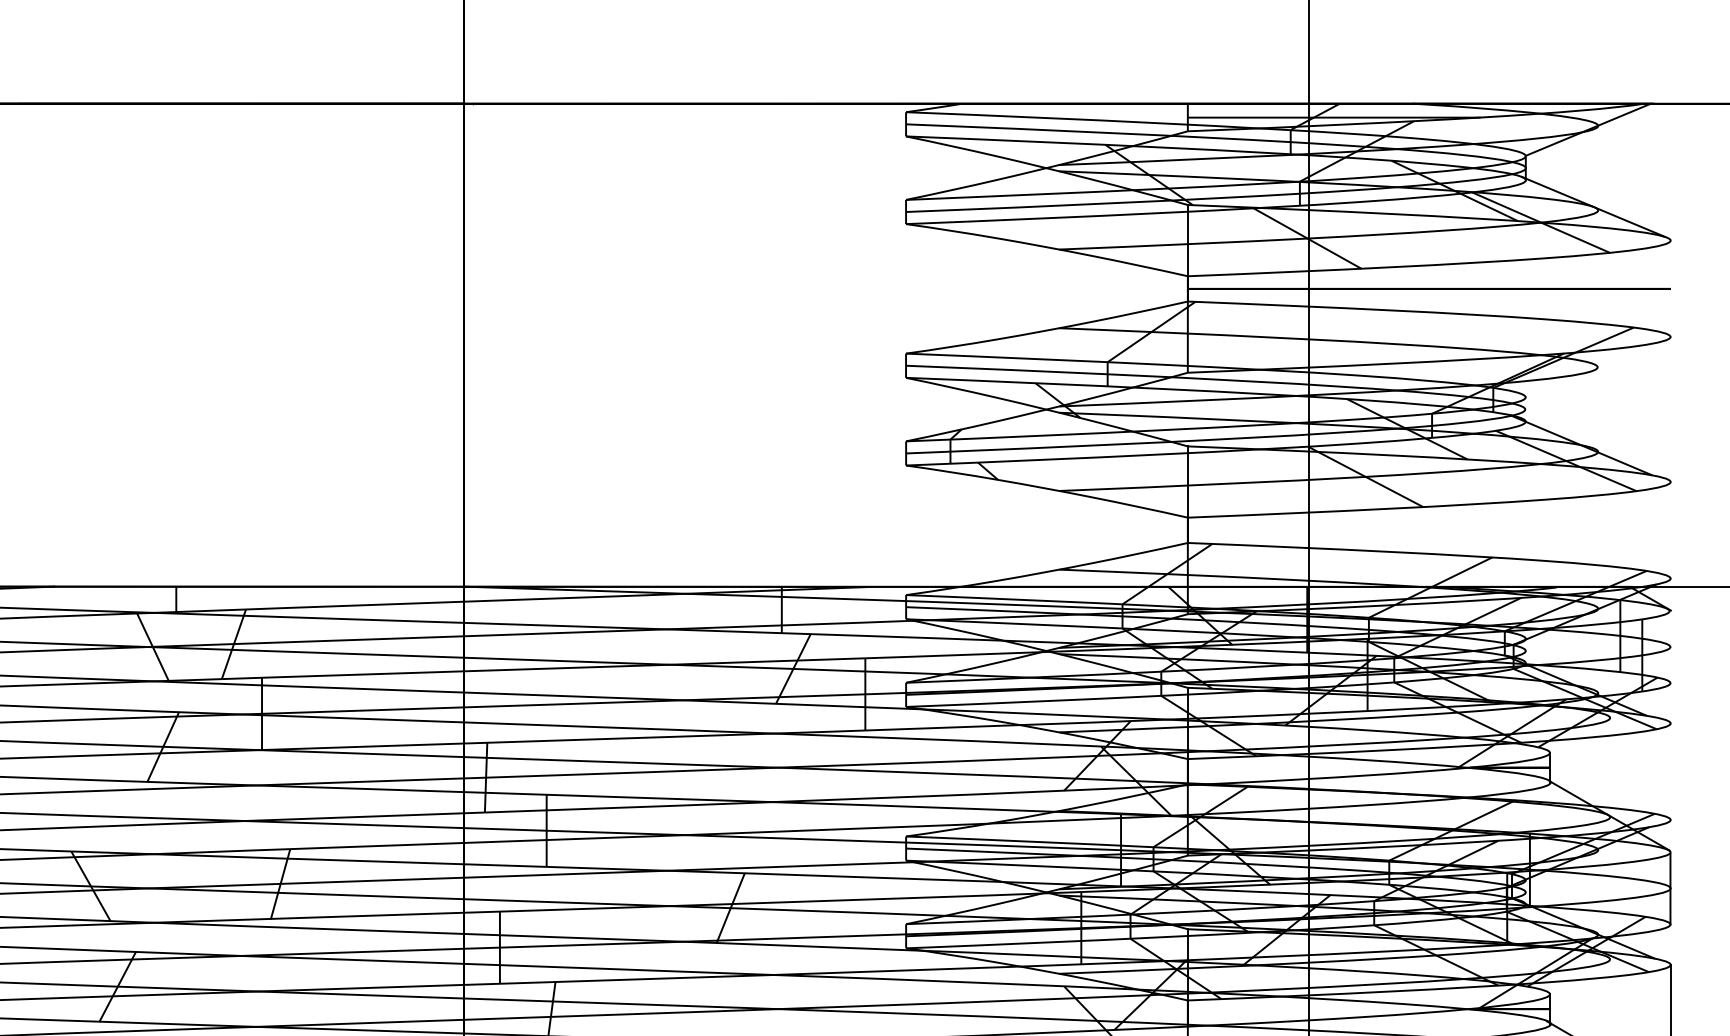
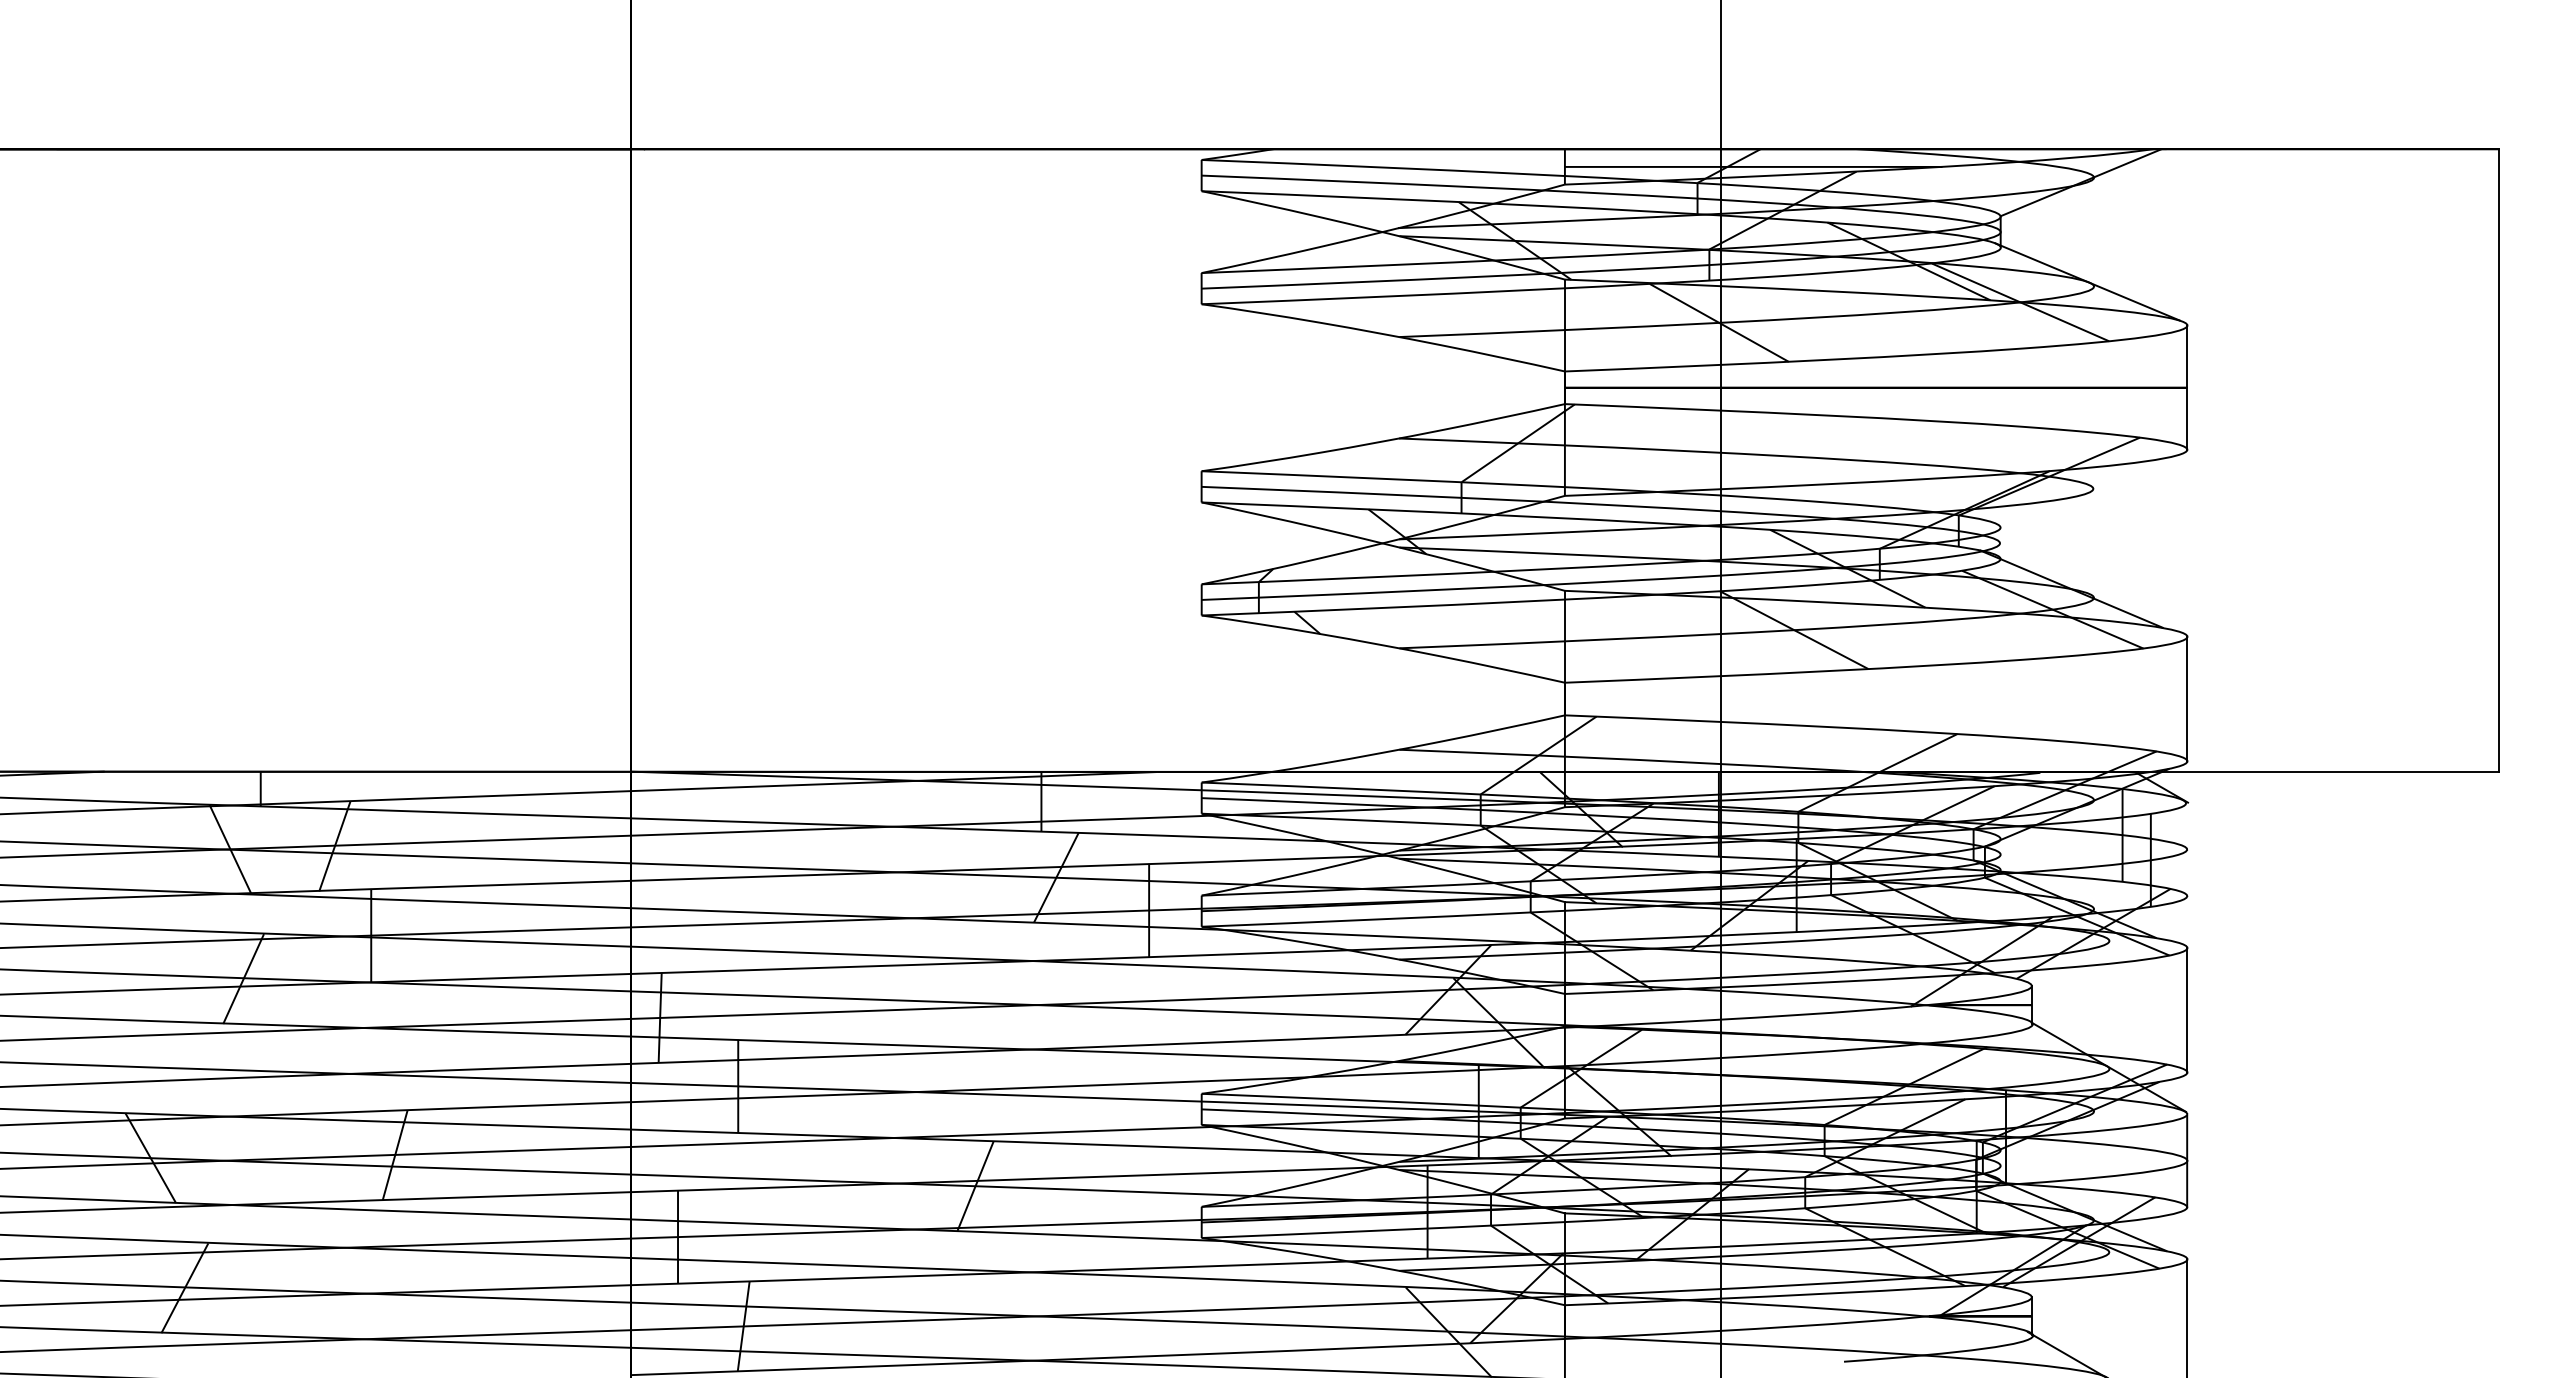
line: (1670, 288) -> (2187, 387), added
line: (1670, 529) -> (2187, 698), added
line: (1670, 771) -> (2187, 1010), added

